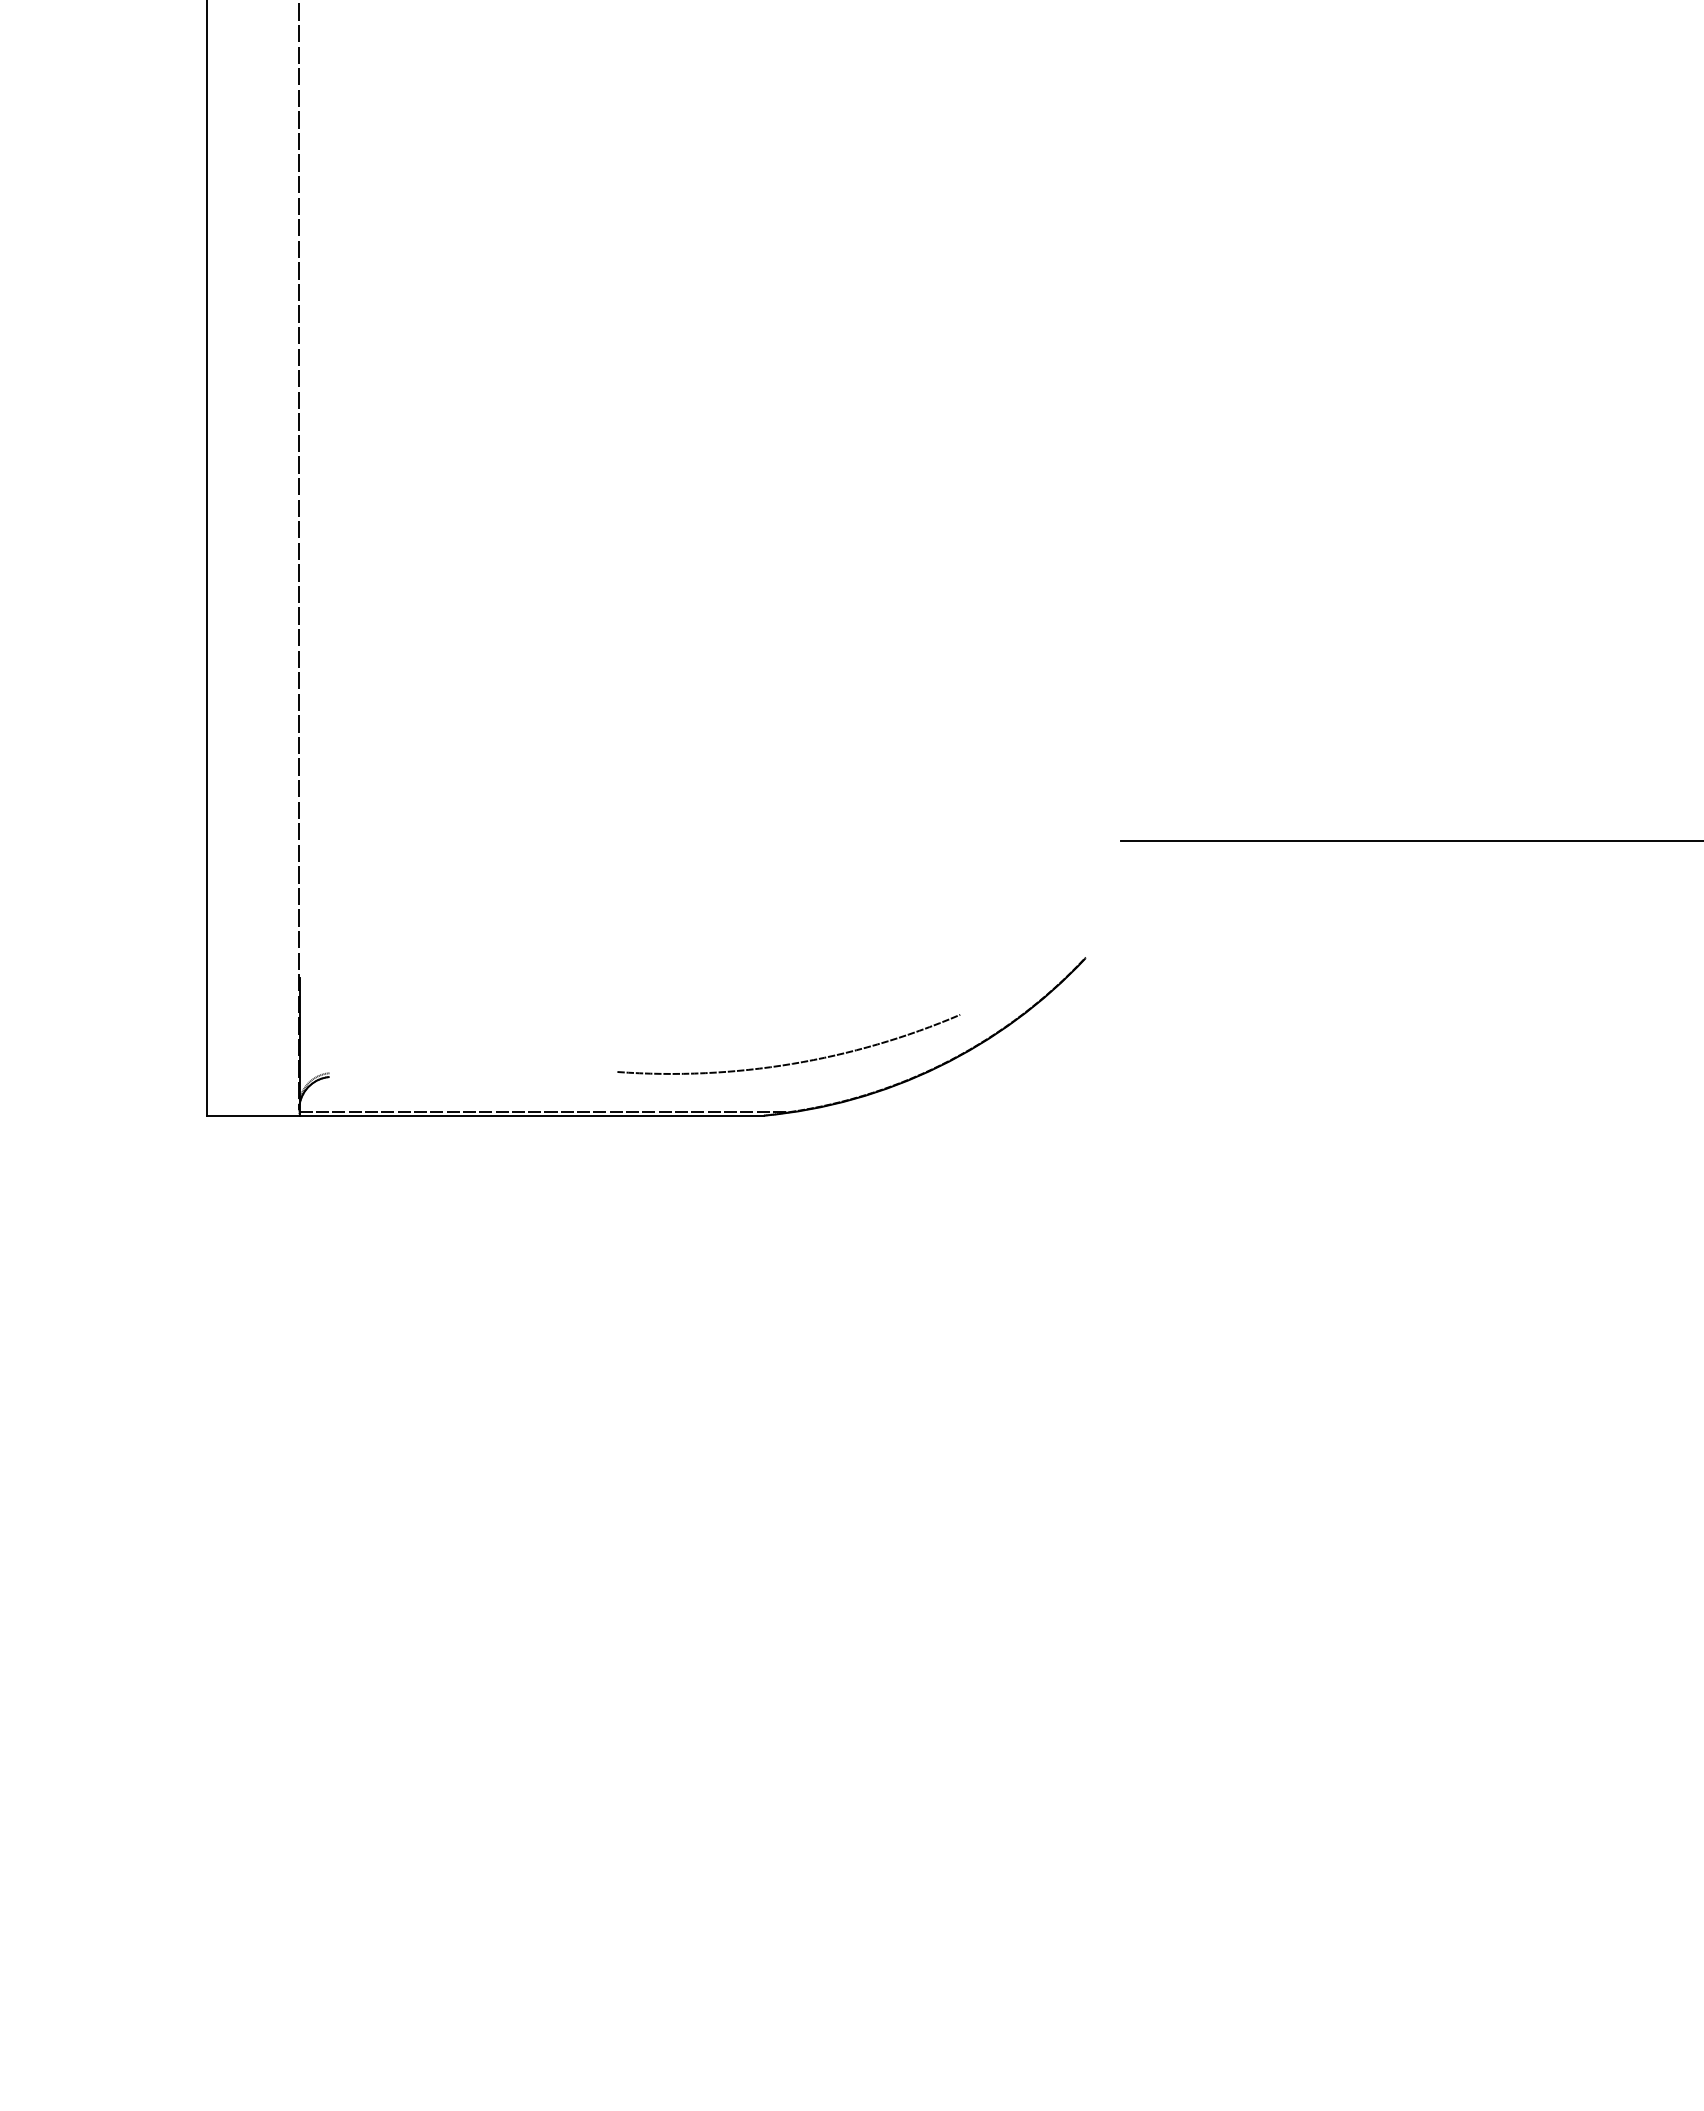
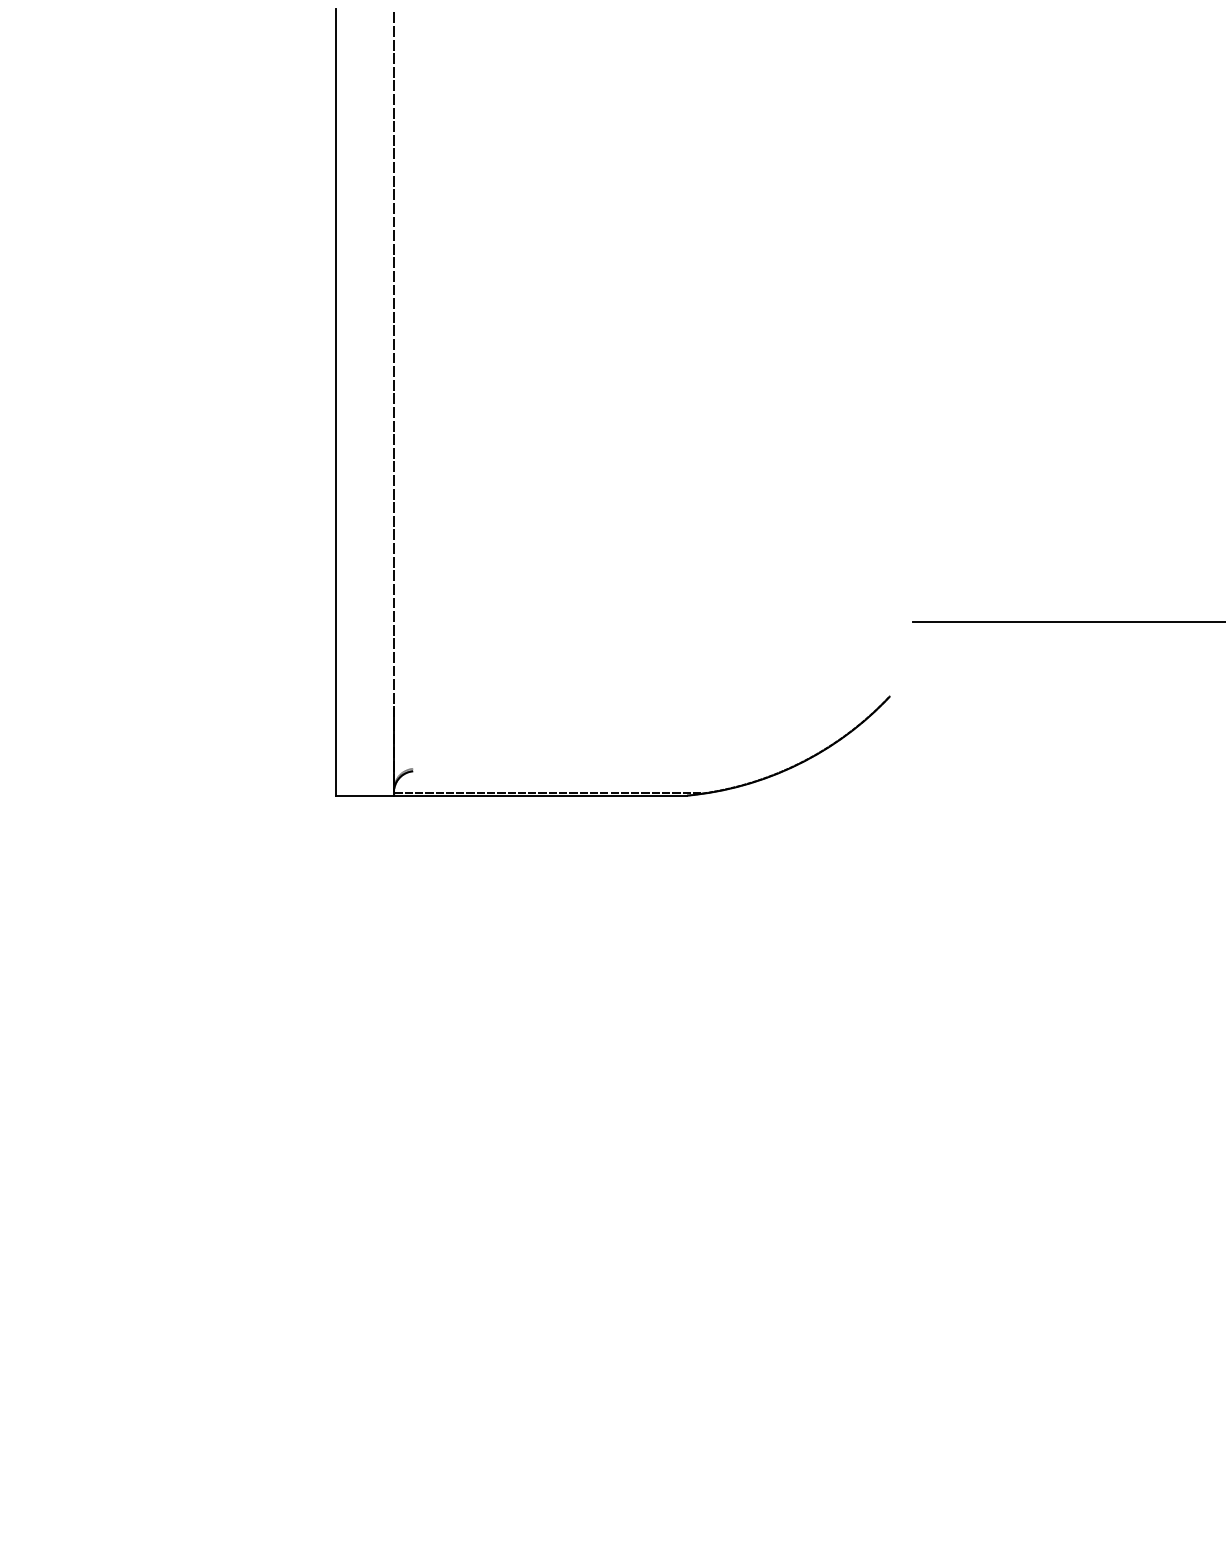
curve: (794, 1061) -> (706, 761), removed

